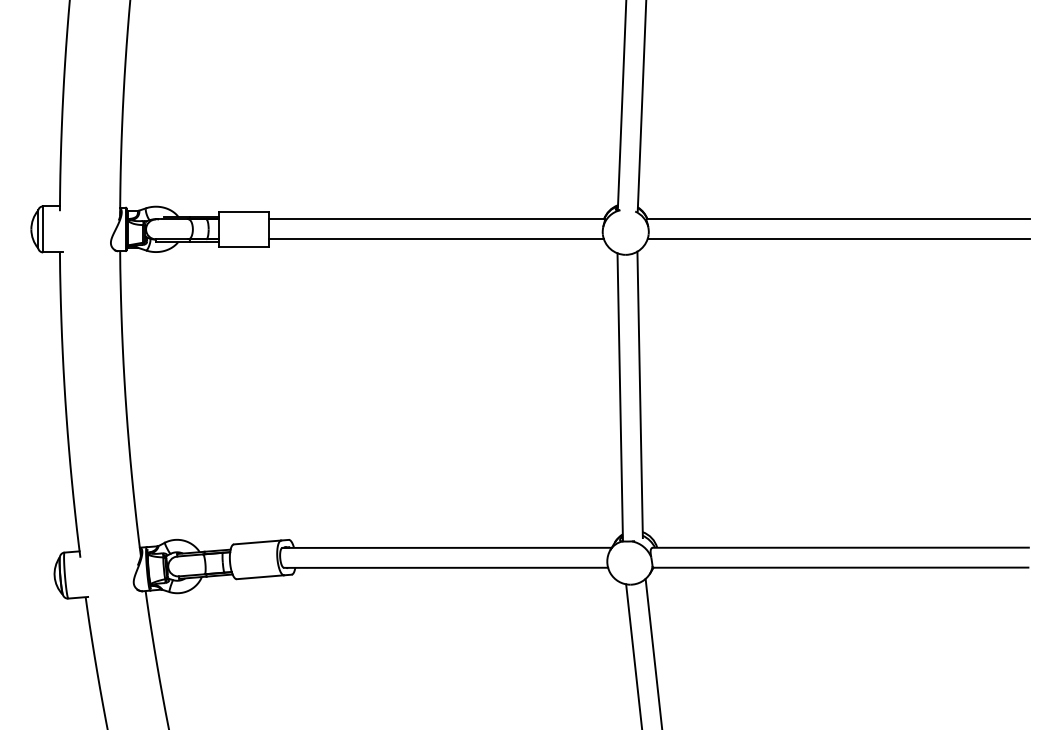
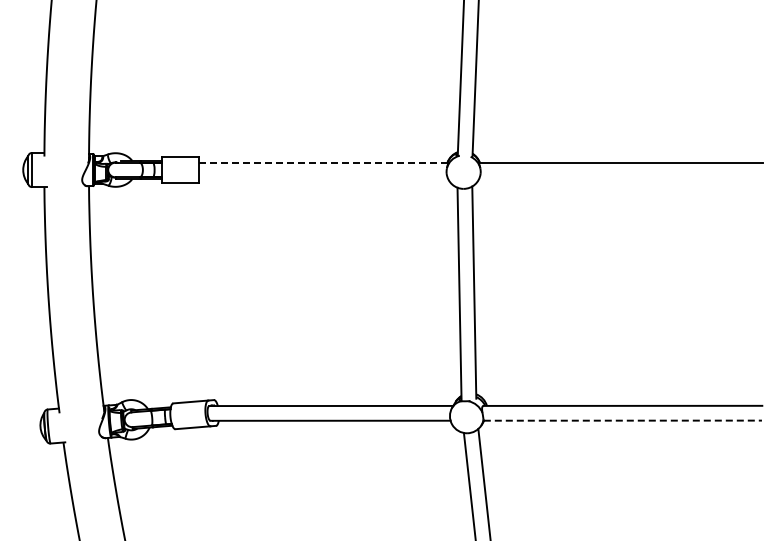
line: (436, 219) -> (323, 162), solid -> dashed
line: (436, 239) -> (323, 177), removed
line: (838, 239) -> (621, 177), removed
line: (841, 567) -> (623, 420), solid -> dashed

